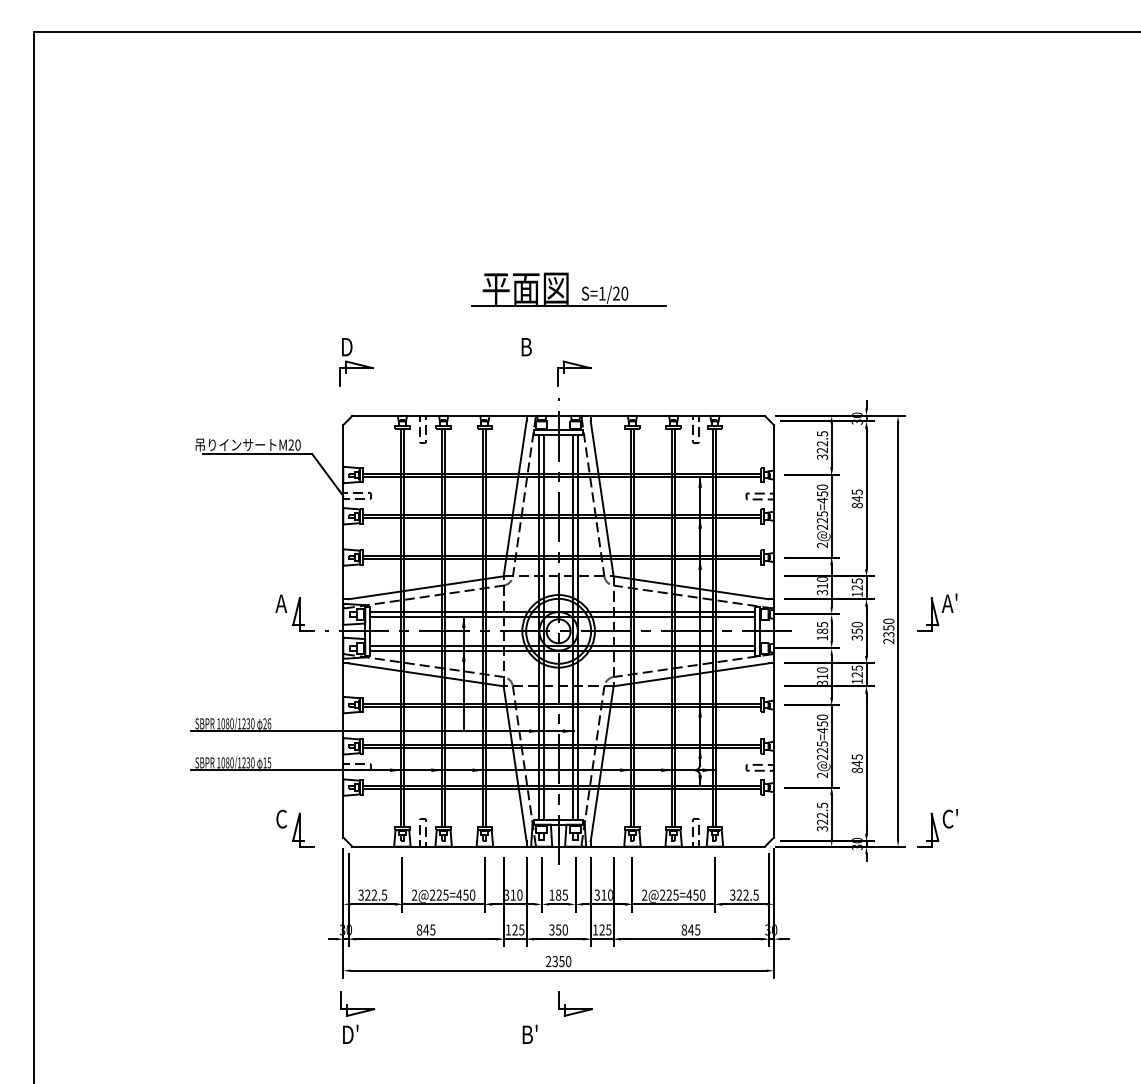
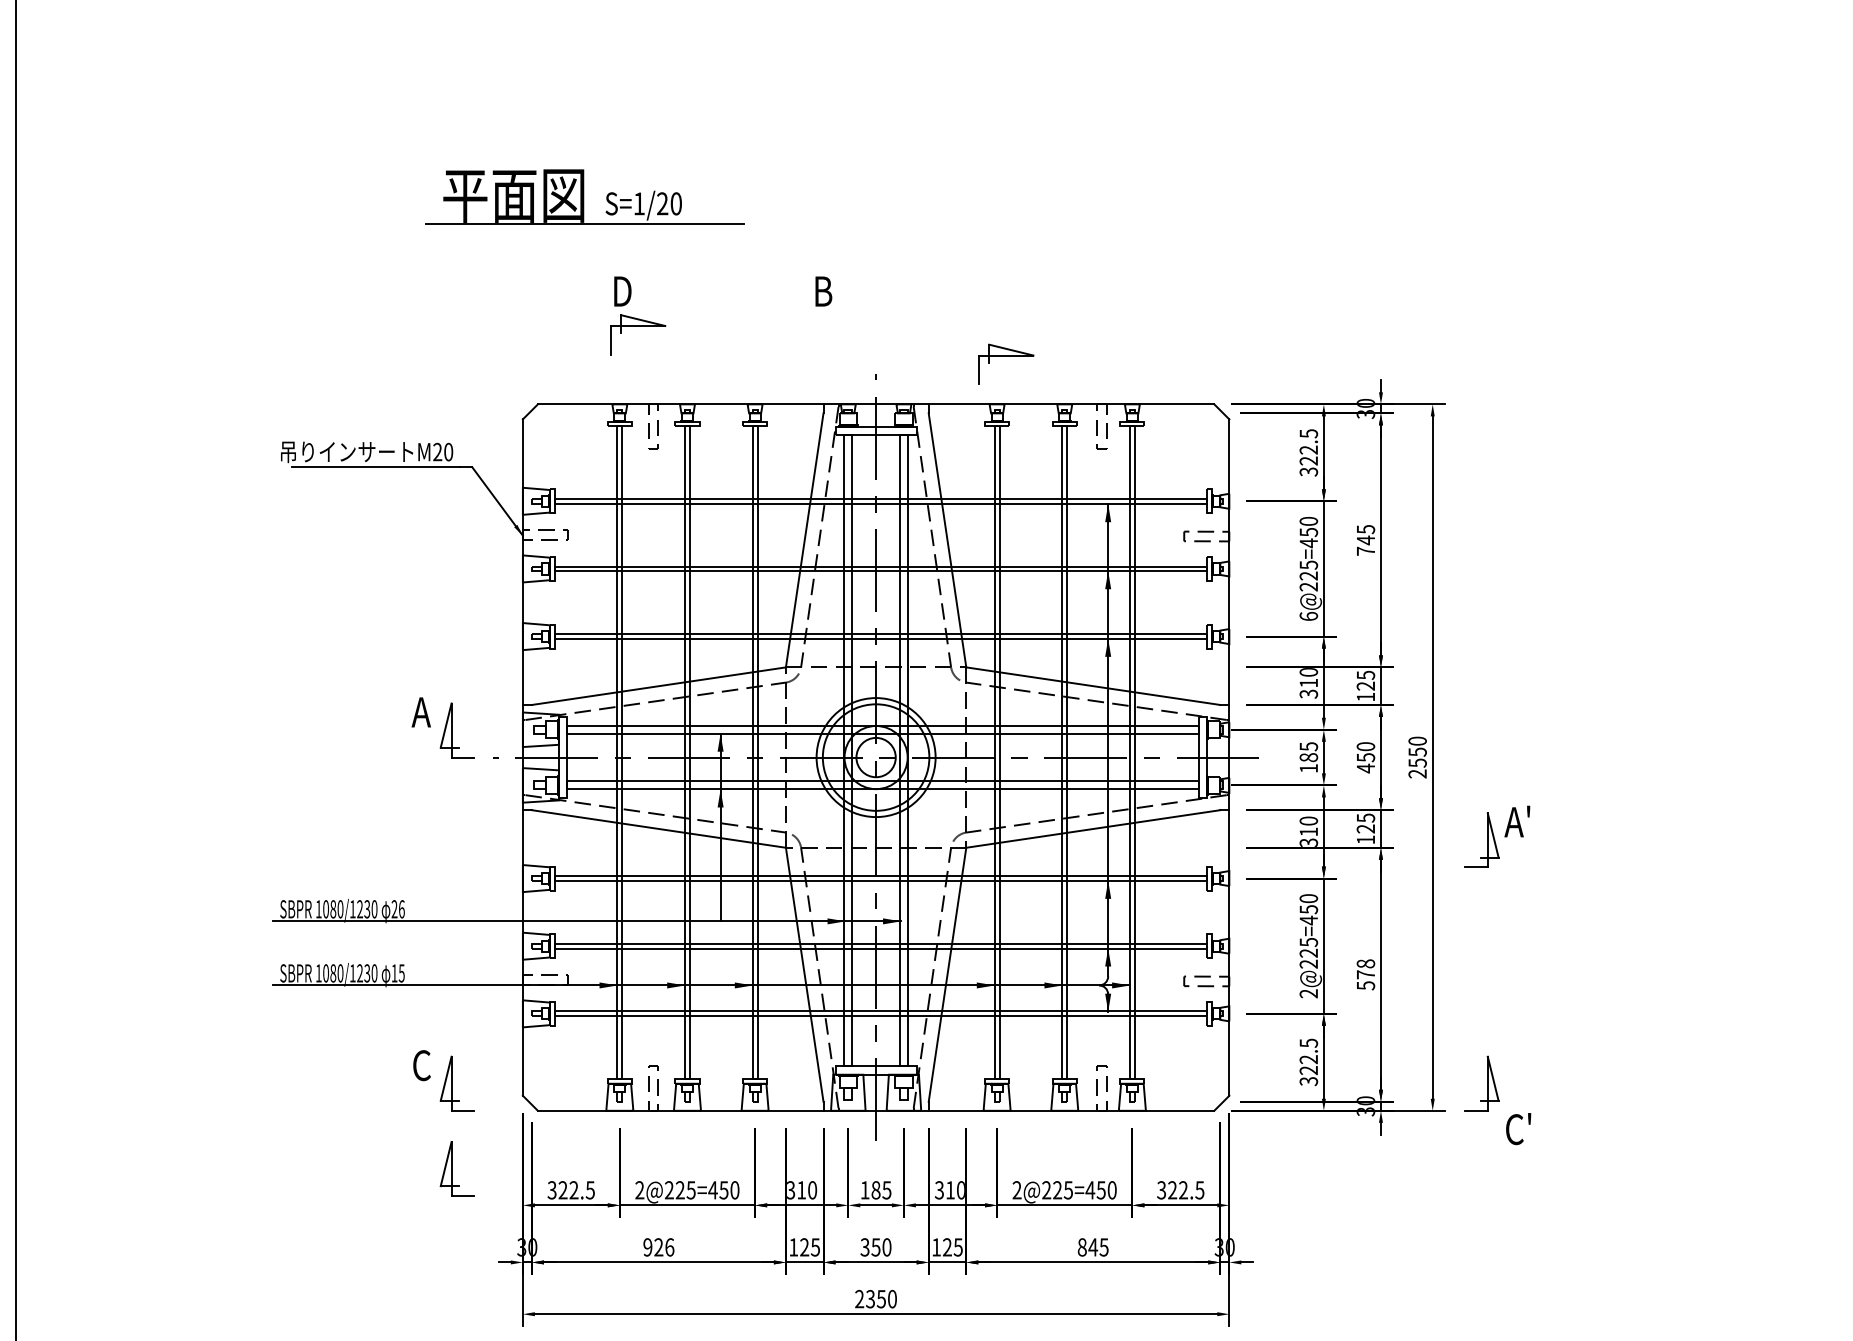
part: (568, 289) -> (583, 196), moved
part: (356, 362) -> (638, 316), moved
part: (574, 373) -> (1007, 364), moved
text: (856, 505) -> (1364, 551), 845 -> 745
text: (822, 544) -> (1308, 615), 2@225=450 -> 6@225=450
part: (937, 612) -> (1497, 836), moved
text: (888, 634) -> (1417, 762), 2350 -> 2550
text: (856, 637) -> (1364, 767), 350 -> 450
text: (856, 763) -> (1364, 974), 845 -> 578
text: (949, 818) -> (1517, 1128), moved
part: (303, 881) -> (457, 1167), added
text: (425, 929) -> (657, 1246), 845 -> 926

